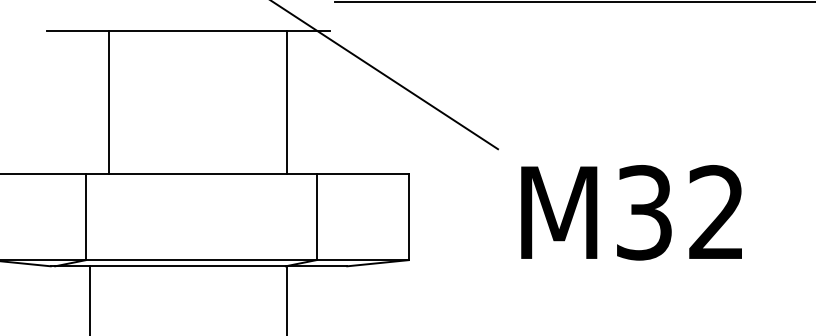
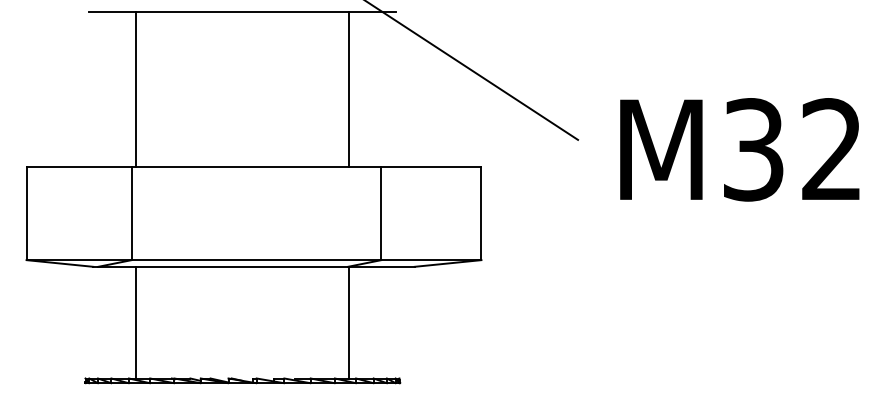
line: (109, 101) -> (135, 88), moved
text: (631, 212) -> (739, 149), moved

